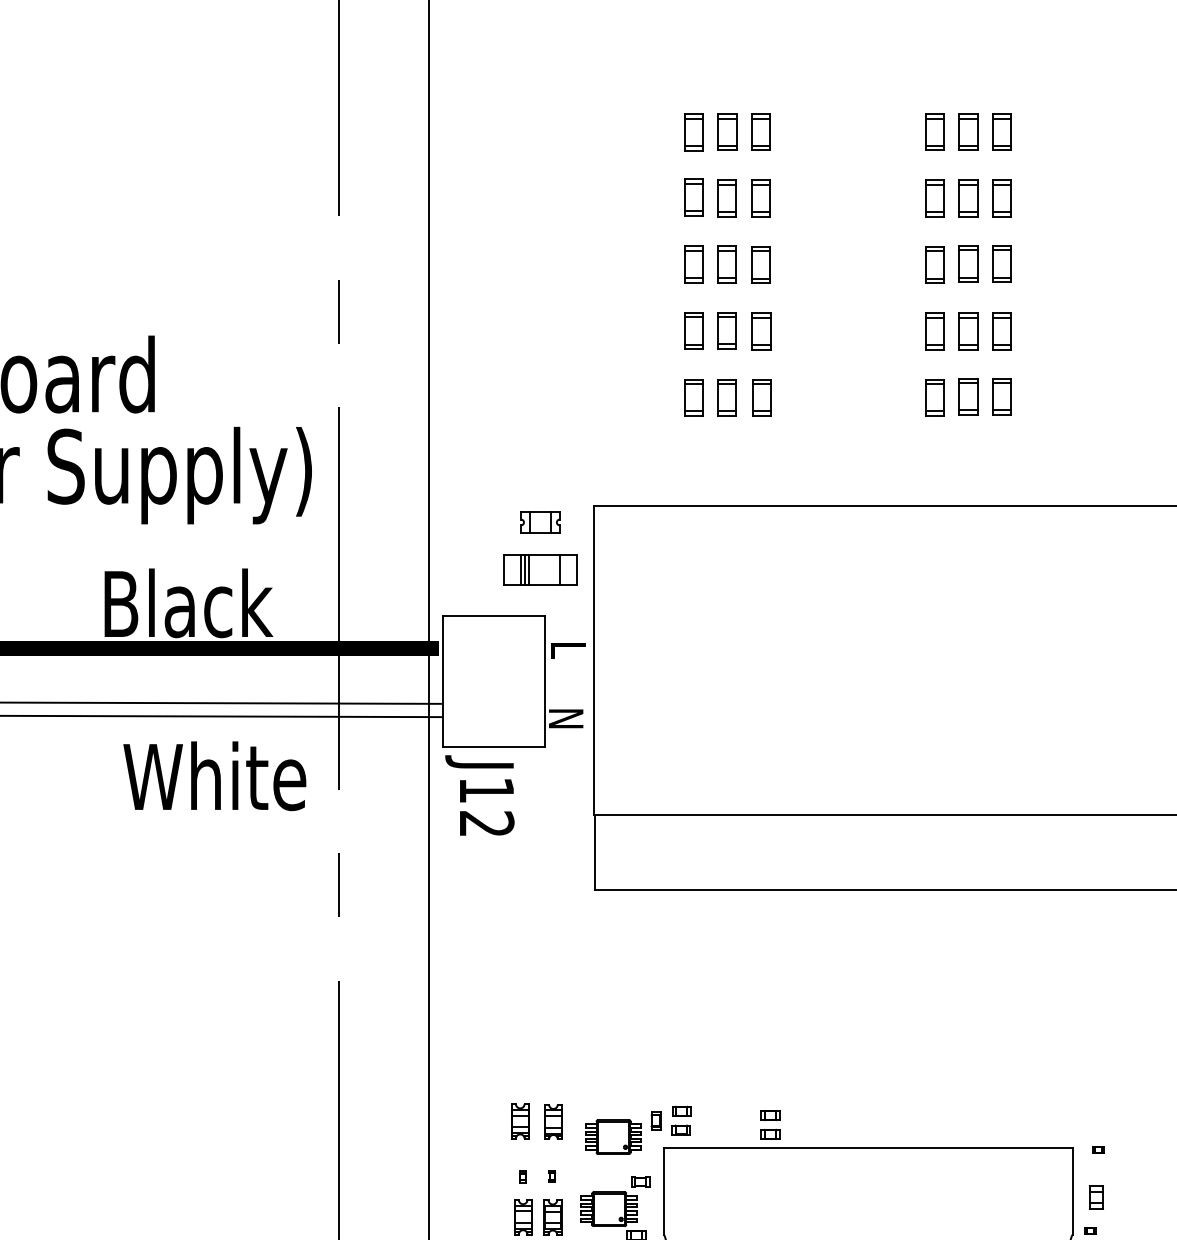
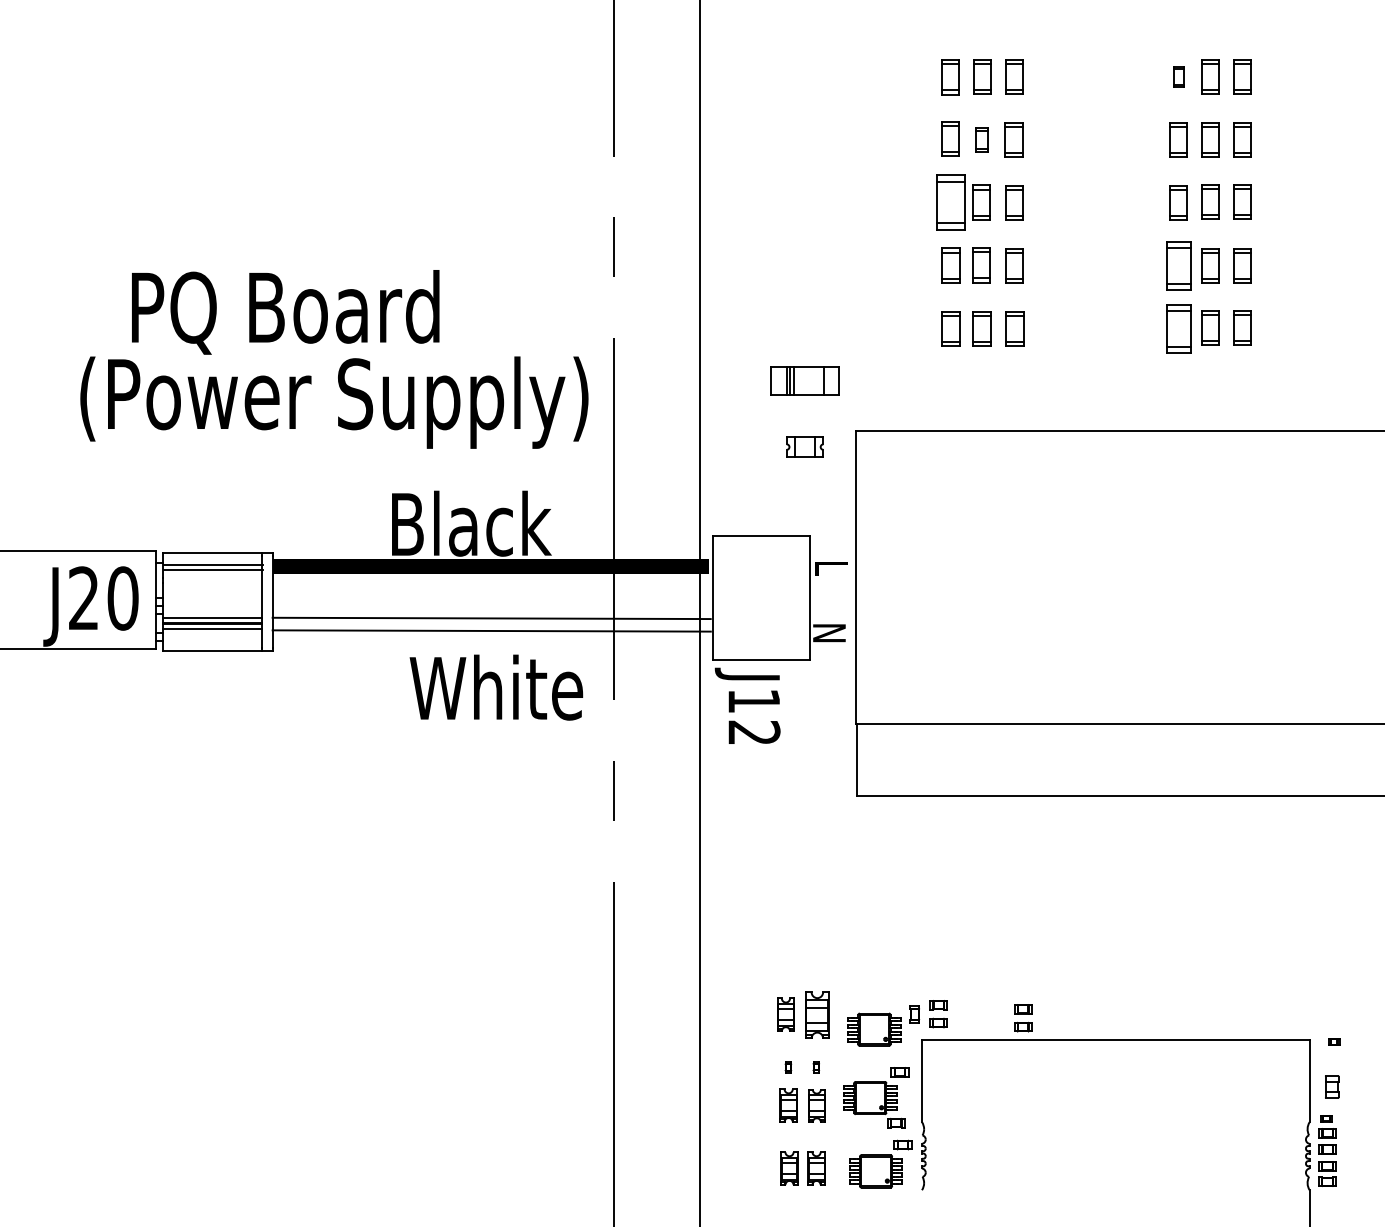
part: (934, 131) -> (1178, 76), size x0.6
part: (726, 197) -> (981, 139), size x0.7
part: (693, 264) -> (950, 202), size x1.6
part: (934, 330) -> (1178, 265), size x1.4
part: (934, 397) -> (1178, 328), size x1.4
part: (539, 569) -> (804, 380), moved
part: (553, 1122) -> (817, 1015), size x1.4

